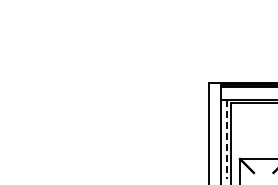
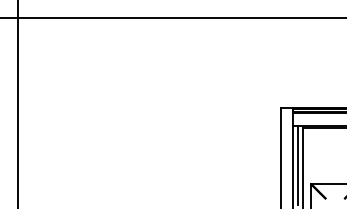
line: (226, 139) -> (298, 165), dashed -> solid

